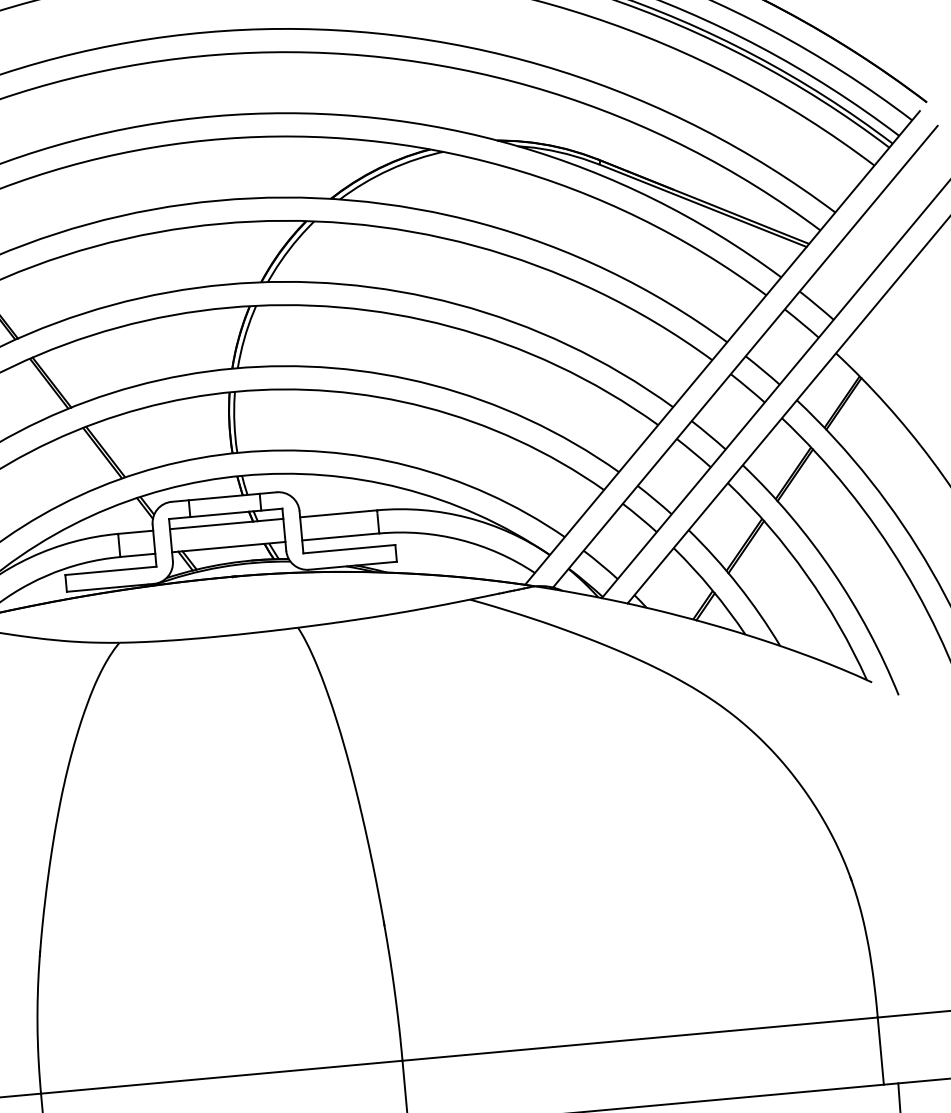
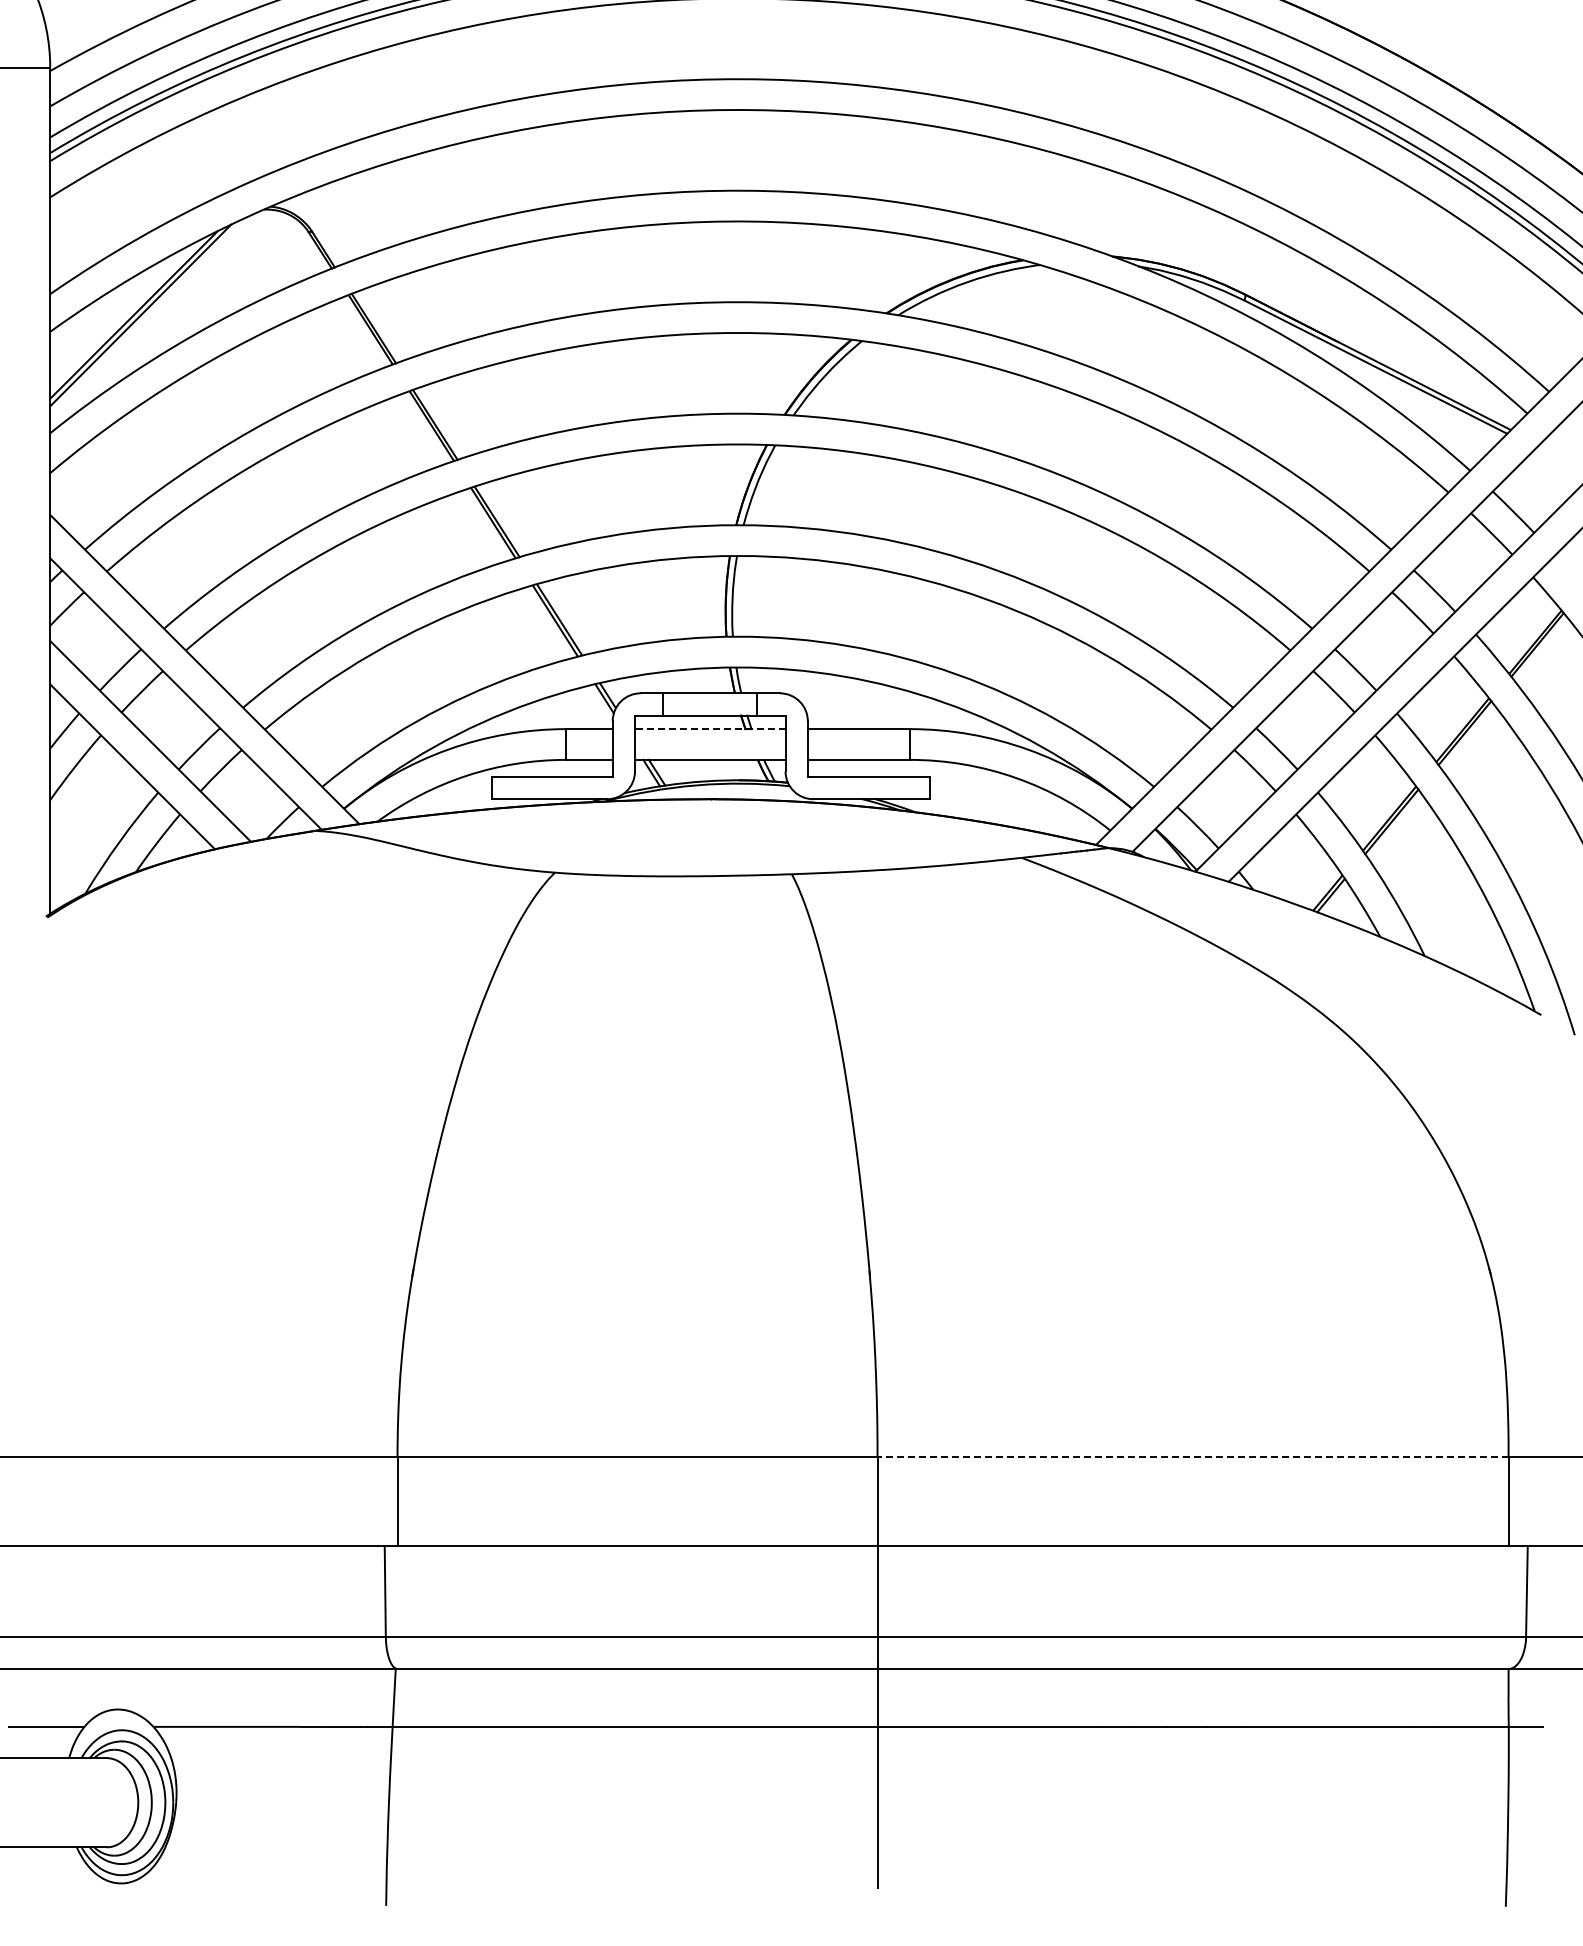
line: (226, 524) -> (709, 729), solid -> dashed
line: (640, 1039) -> (1193, 1457), solid -> dashed

